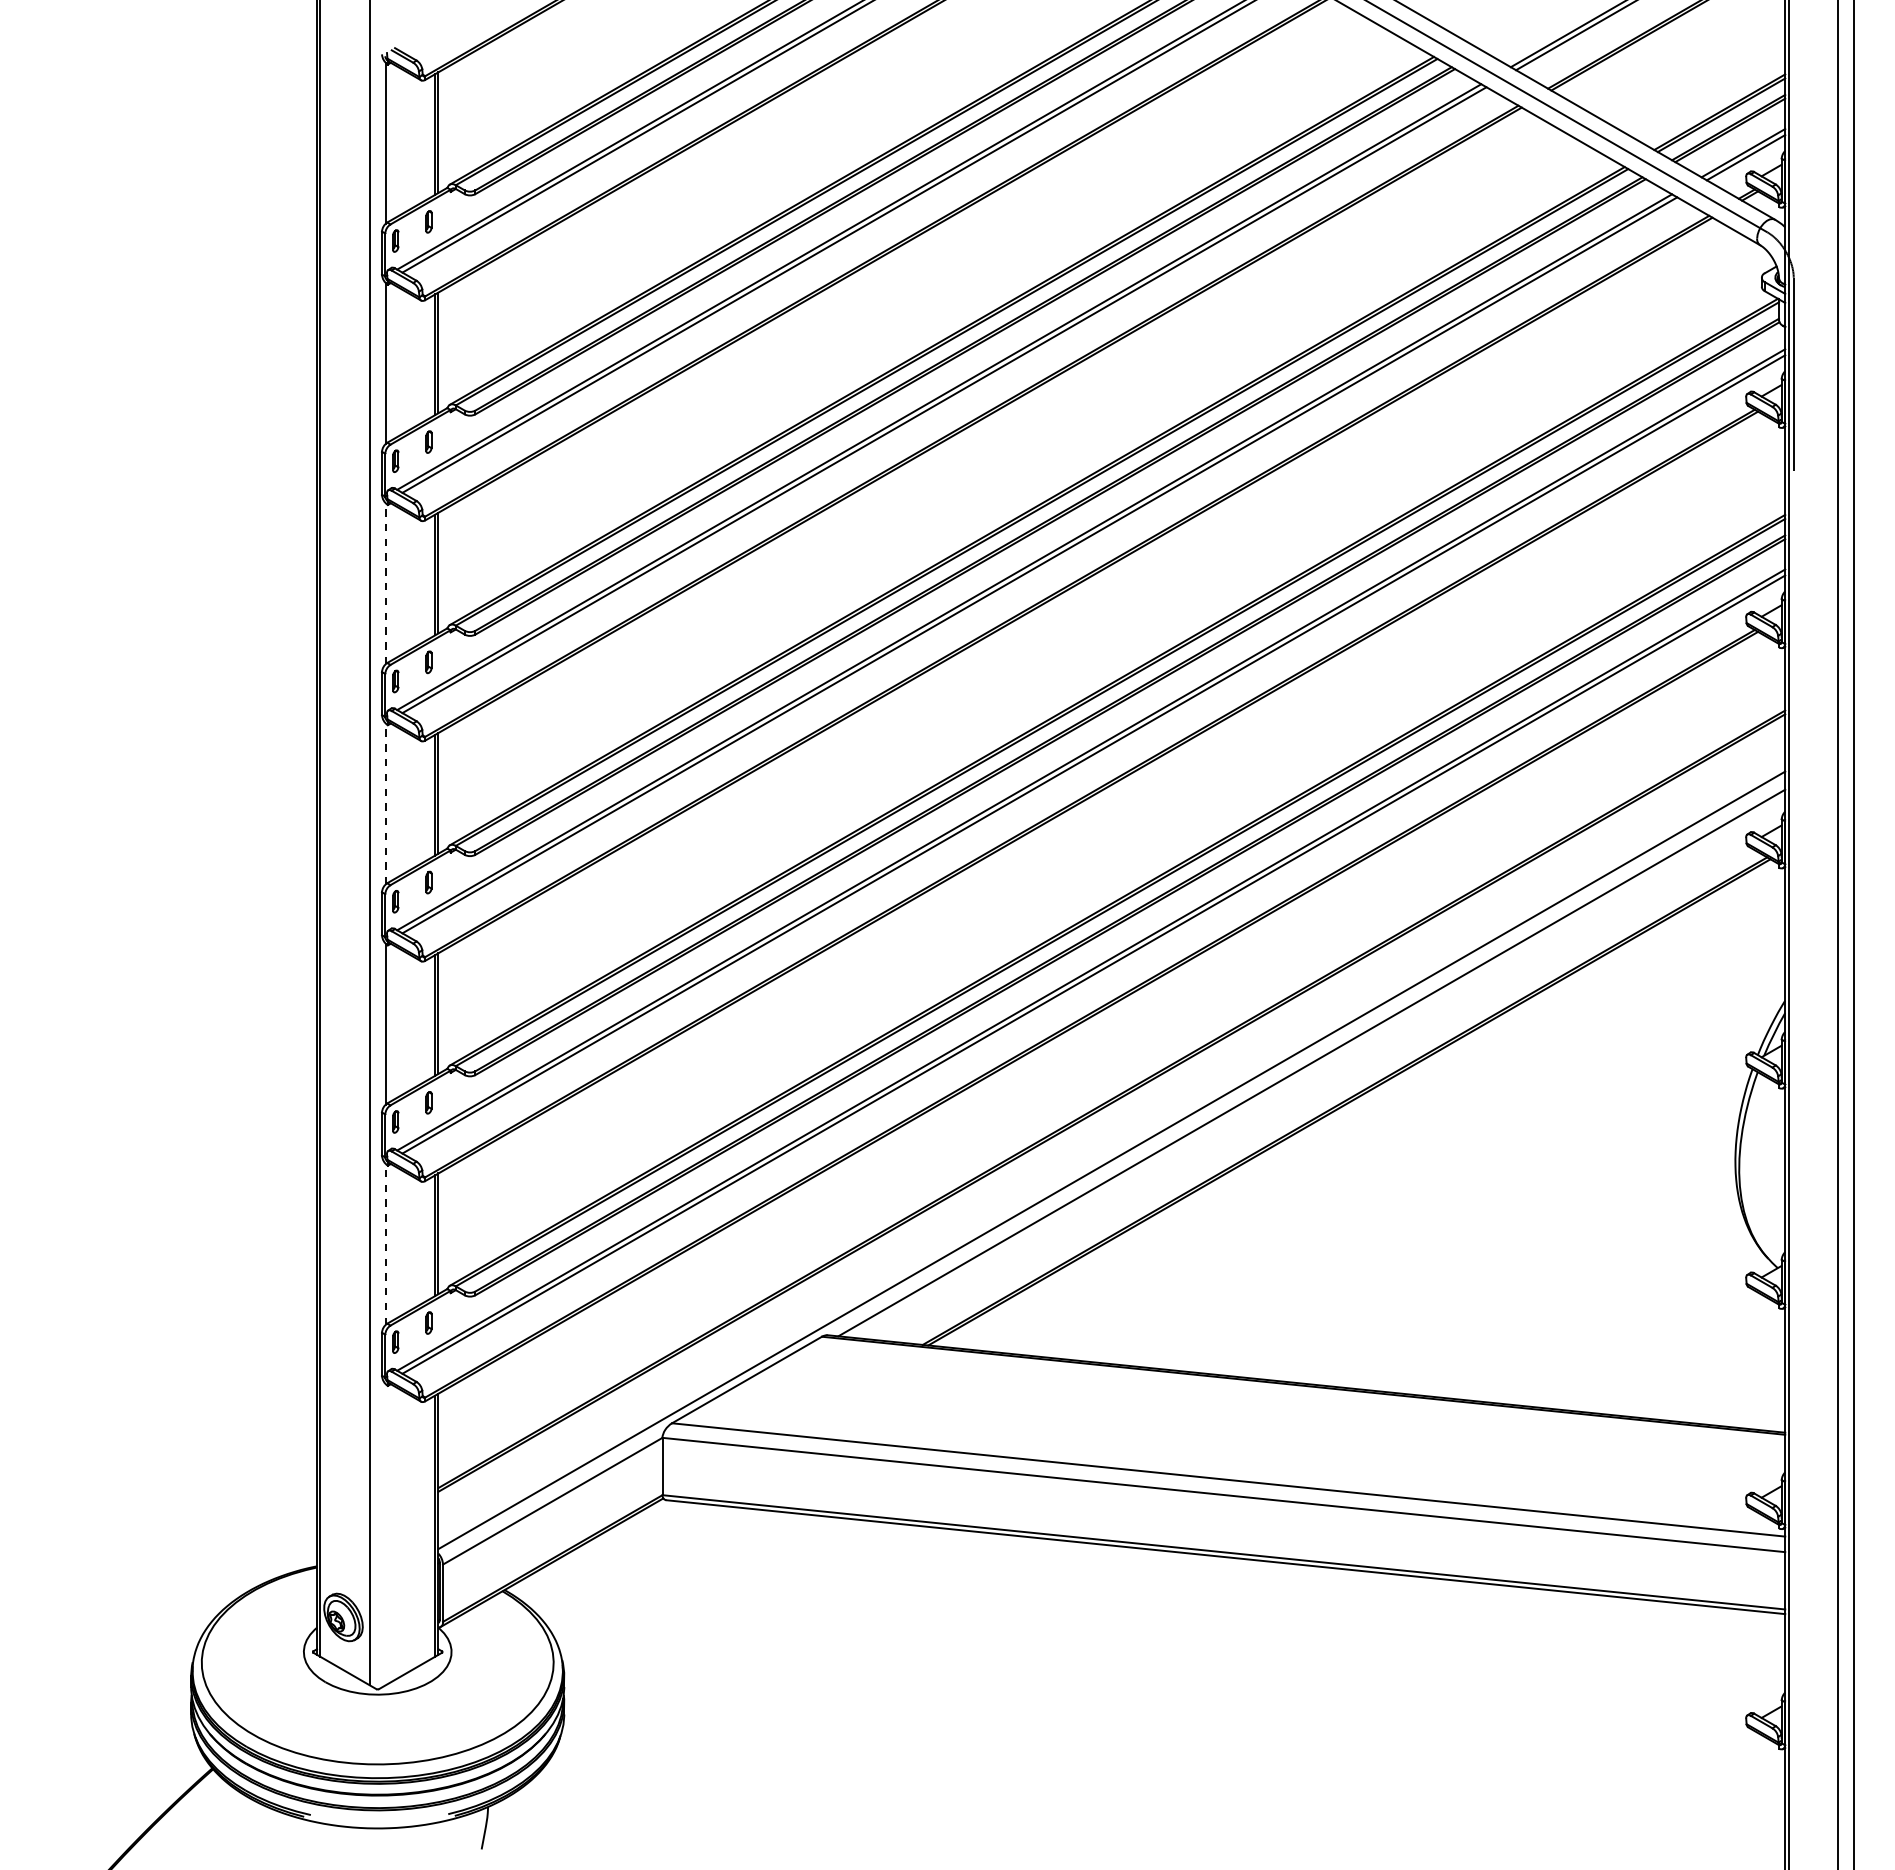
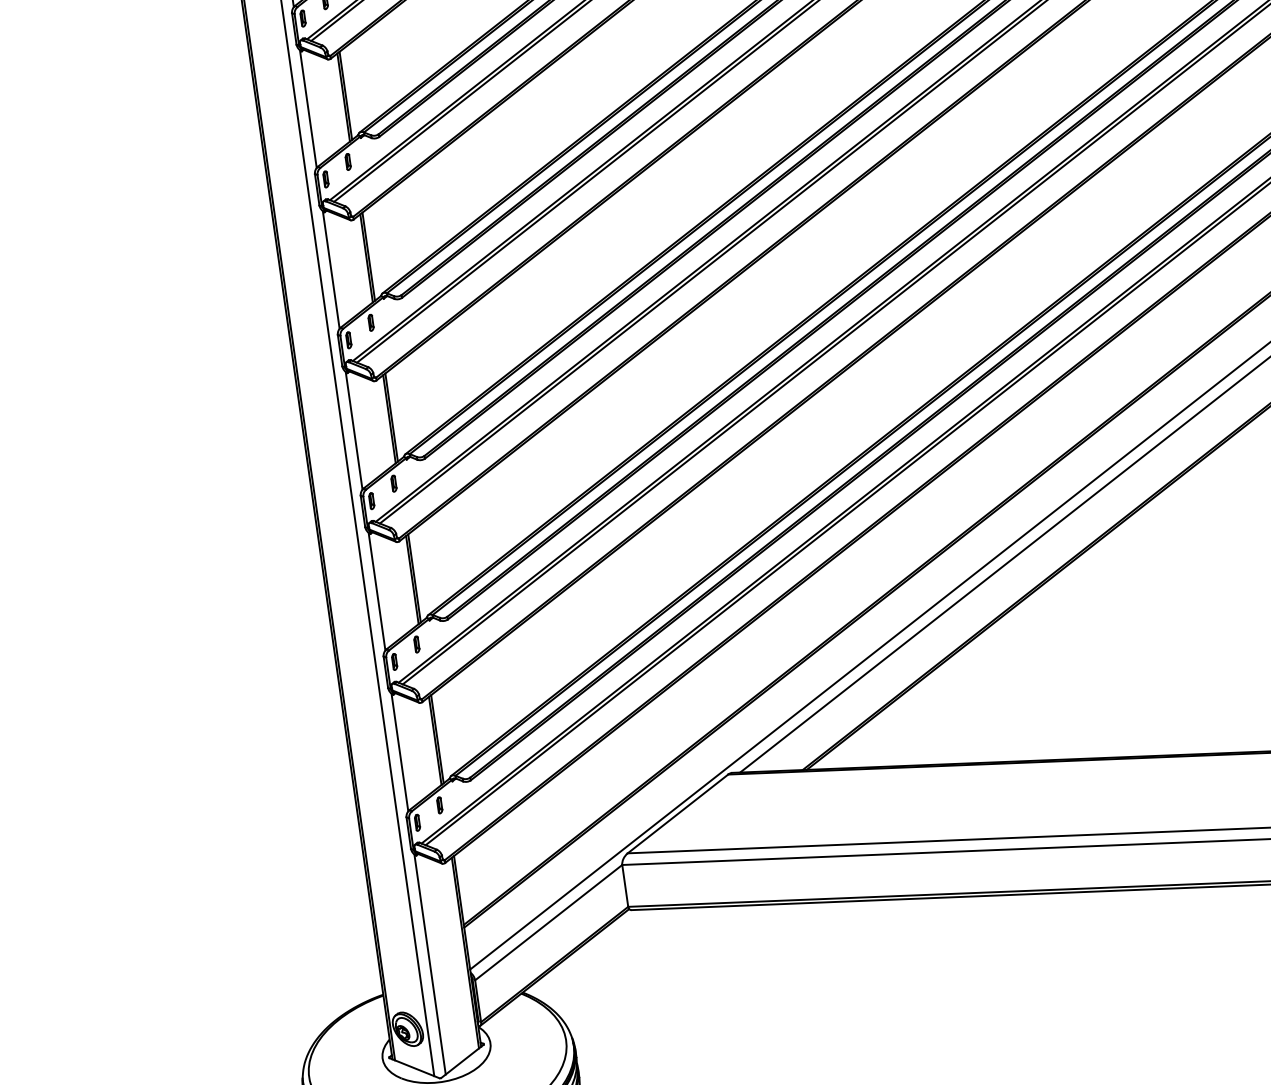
line: (385, 583) -> (331, 269), dashed -> solid
line: (385, 803) -> (354, 430), dashed -> solid
line: (385, 1244) -> (399, 752), dashed -> solid
line: (385, 1534) -> (430, 964), added

